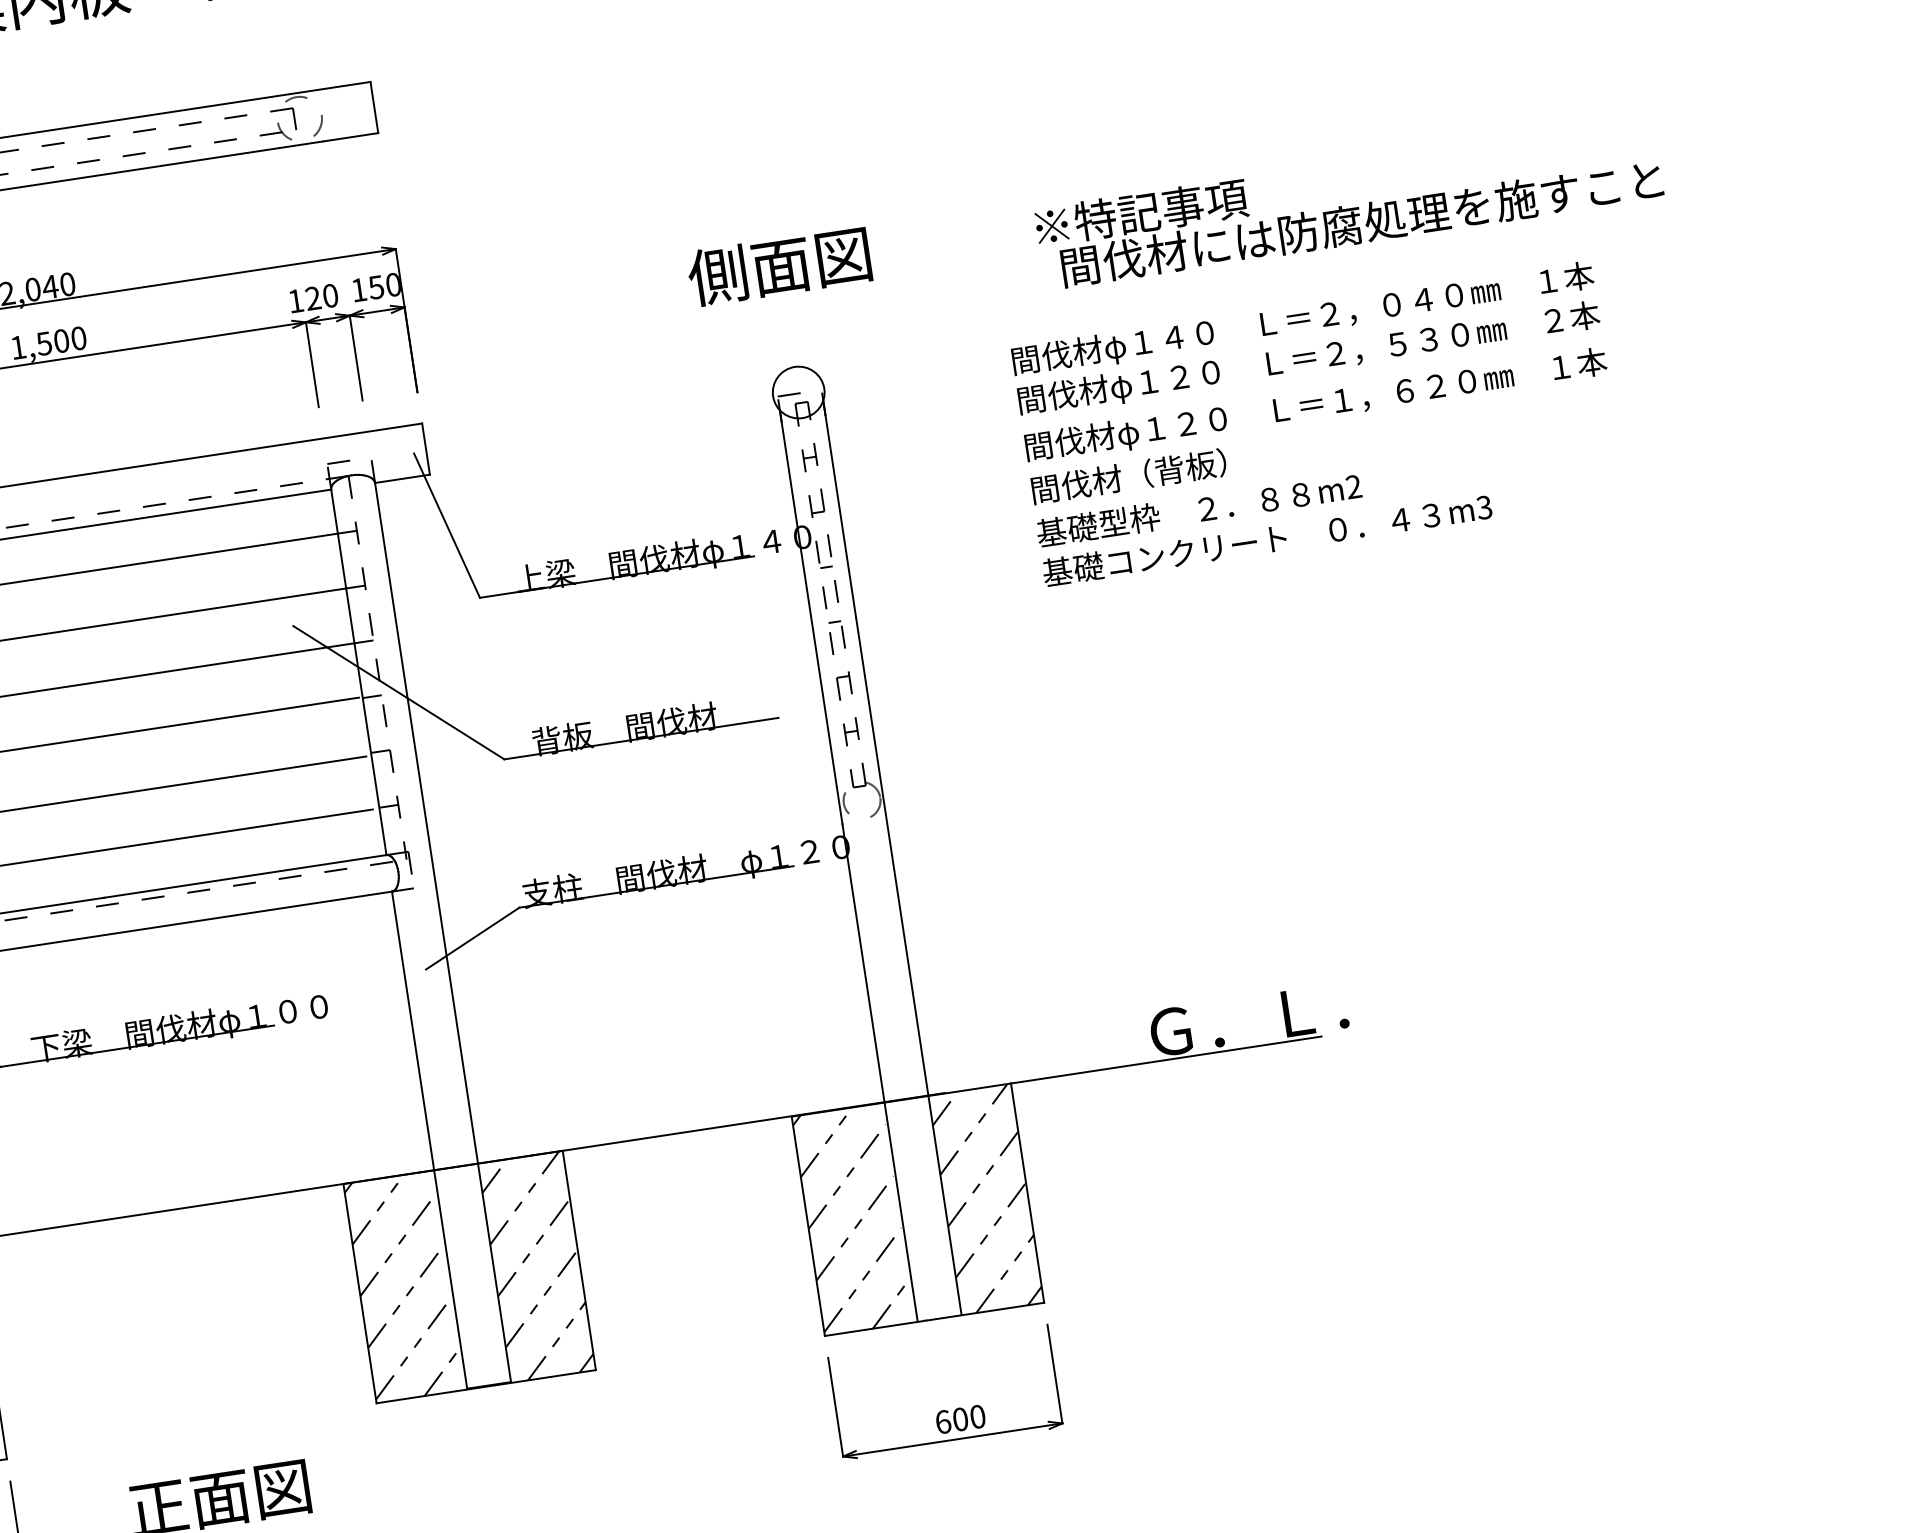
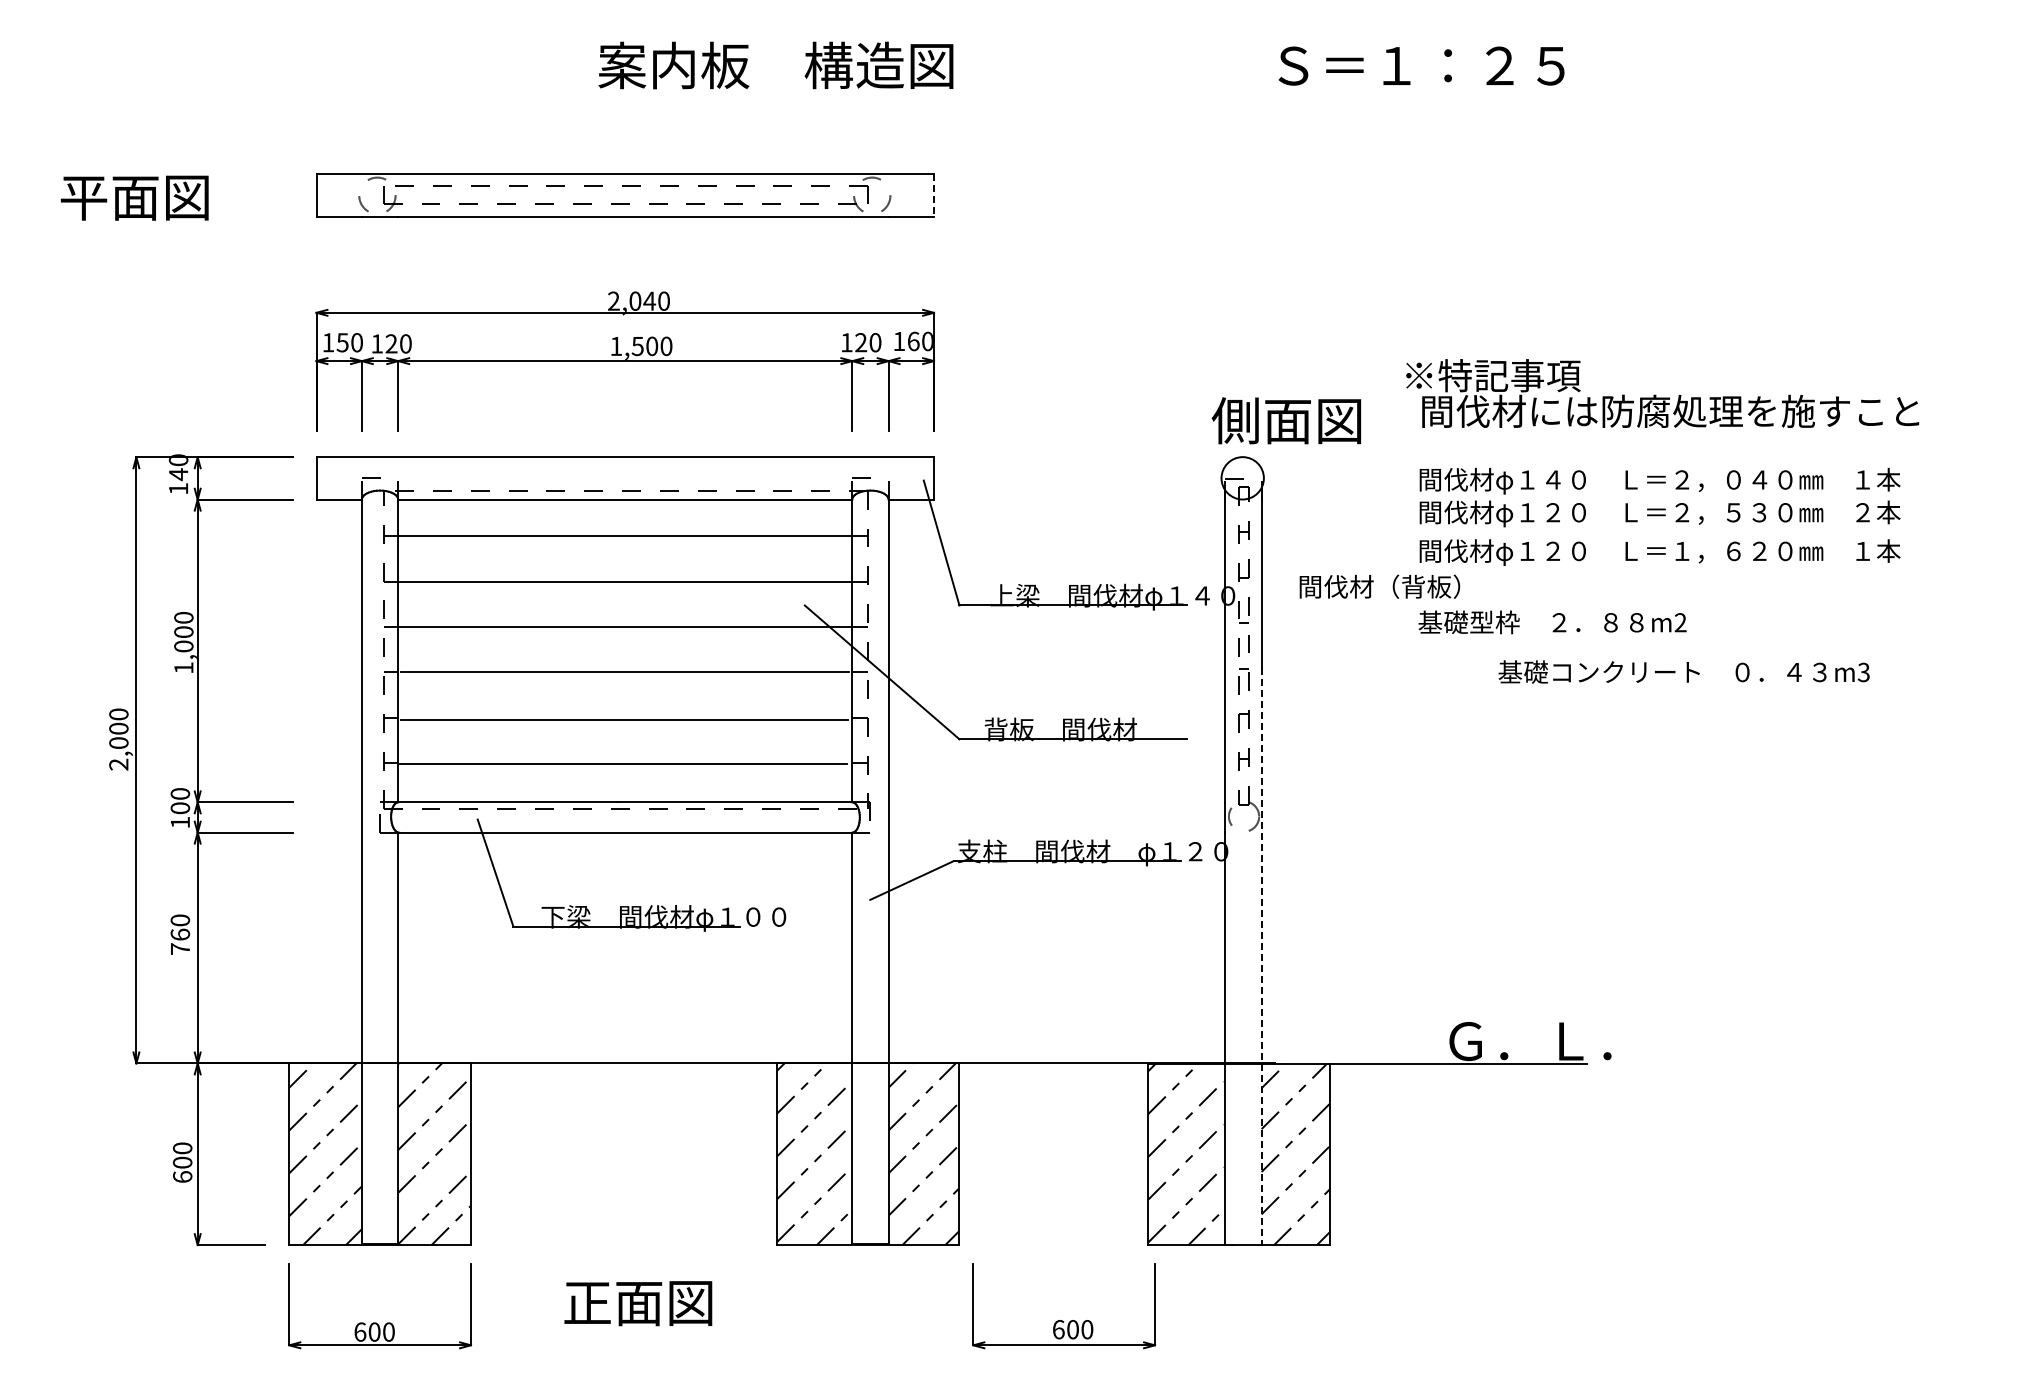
line: (375, 108) -> (934, 196), solid -> dashed
text: (1349, 203) -> (1662, 393), moved
text: (779, 266) -> (1286, 420), moved
text: (376, 287) -> (913, 341), 150 -> 160
text: (1128, 476) -> (1379, 586), moved
text: (1266, 539) -> (1683, 671), moved
line: (908, 966) -> (1261, 956), solid -> dashed
part: (946, 1410) -> (1062, 1320), moved

